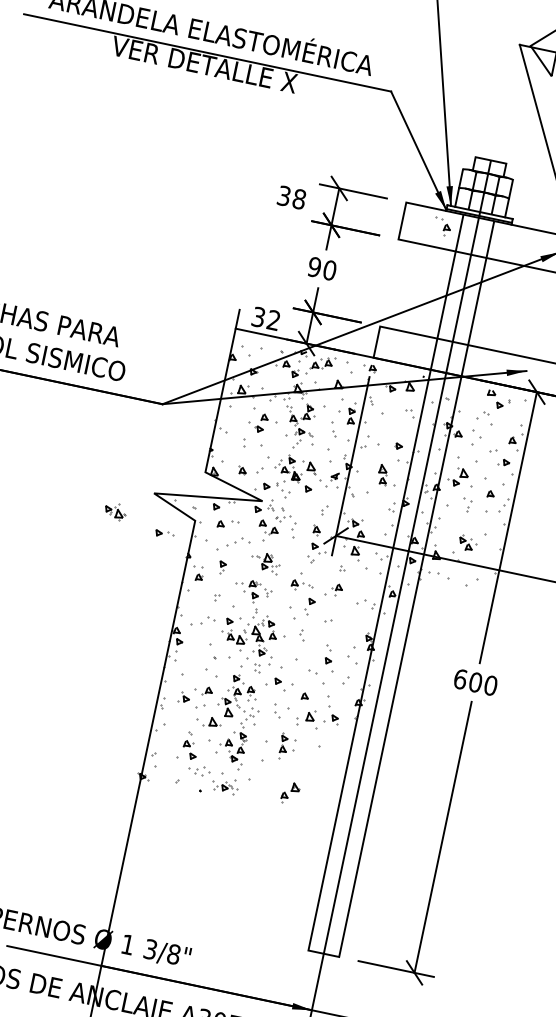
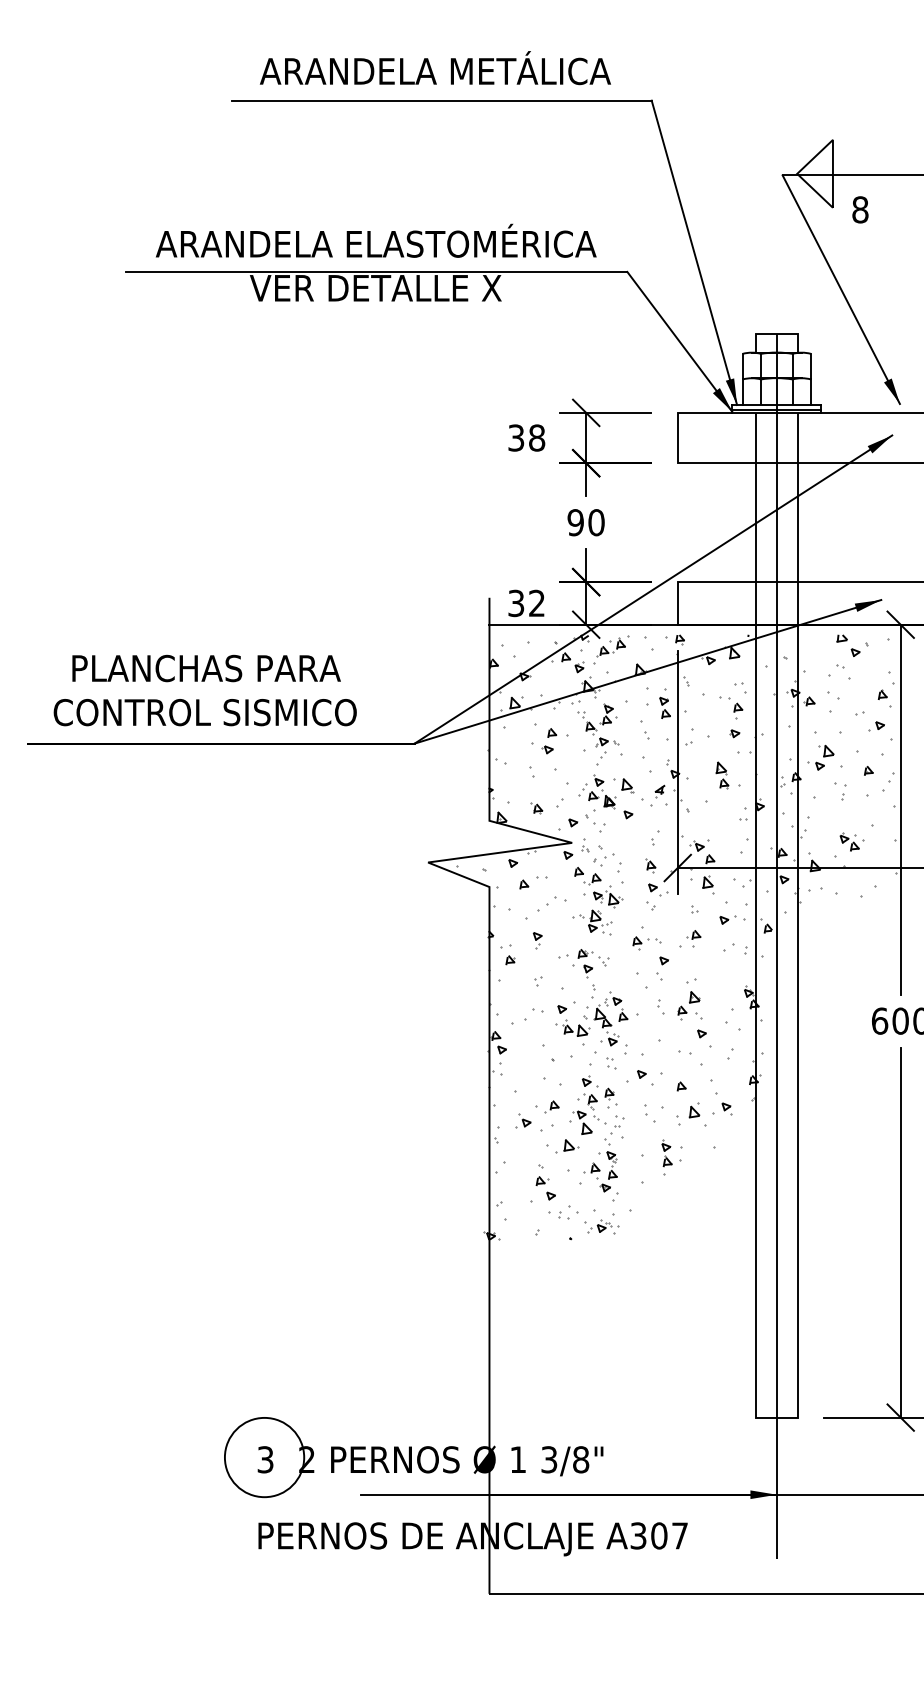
part: (442, 226) -> (731, 707), moved
part: (116, 511) -> (608, 896), moved
part: (164, 533) -> (732, 919), moved
part: (290, 792) -> (688, 1005), moved

